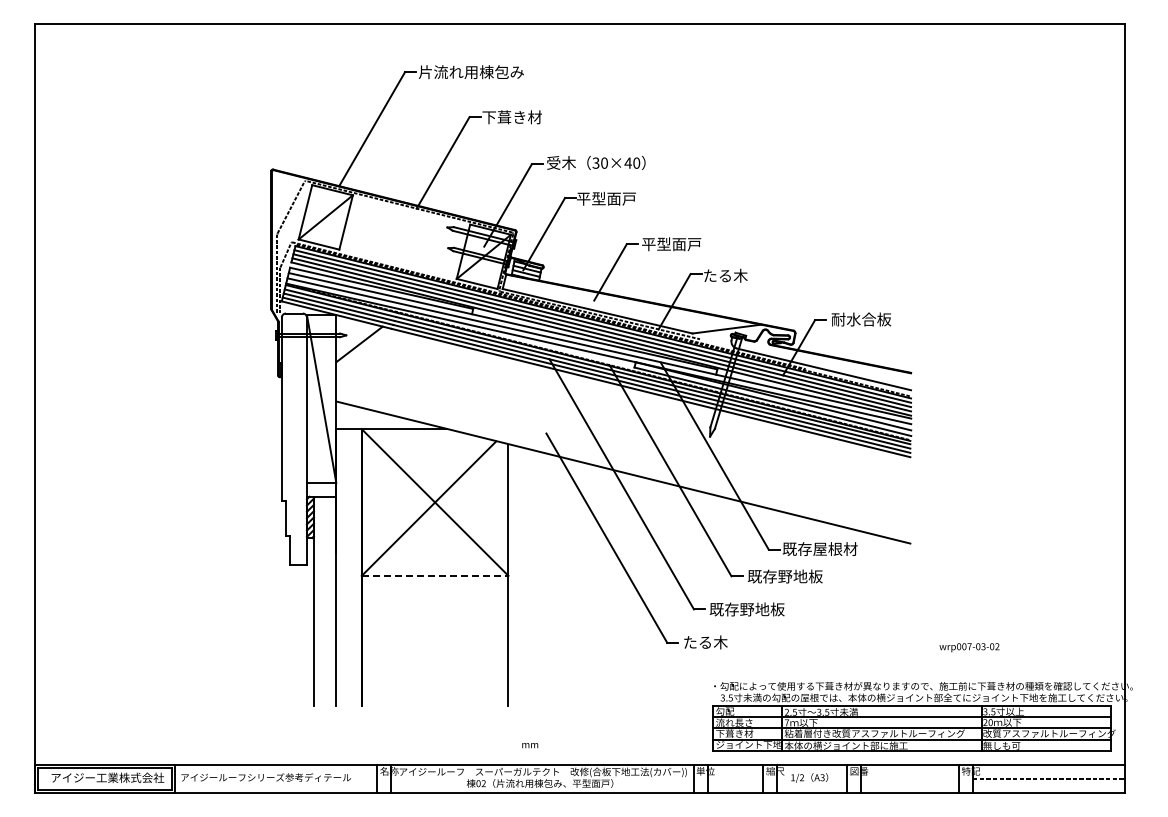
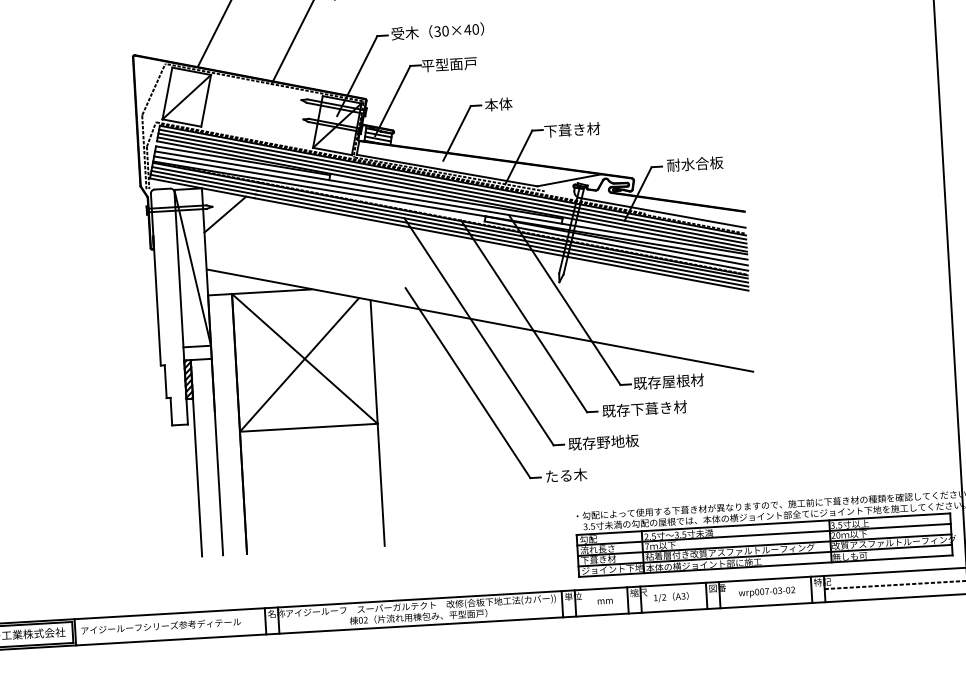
text: (671, 244) -> (512, 103), 平型面戸 -> 本体
text: (732, 275) -> (571, 129), たる木 -> 下葺き材
line: (435, 575) -> (309, 427), dashed -> solid
text: (807, 576) -> (658, 408), 既存野地板 -> 既存下葺き材
text: (969, 647) -> (766, 592), moved
text: (530, 745) -> (605, 601), moved

